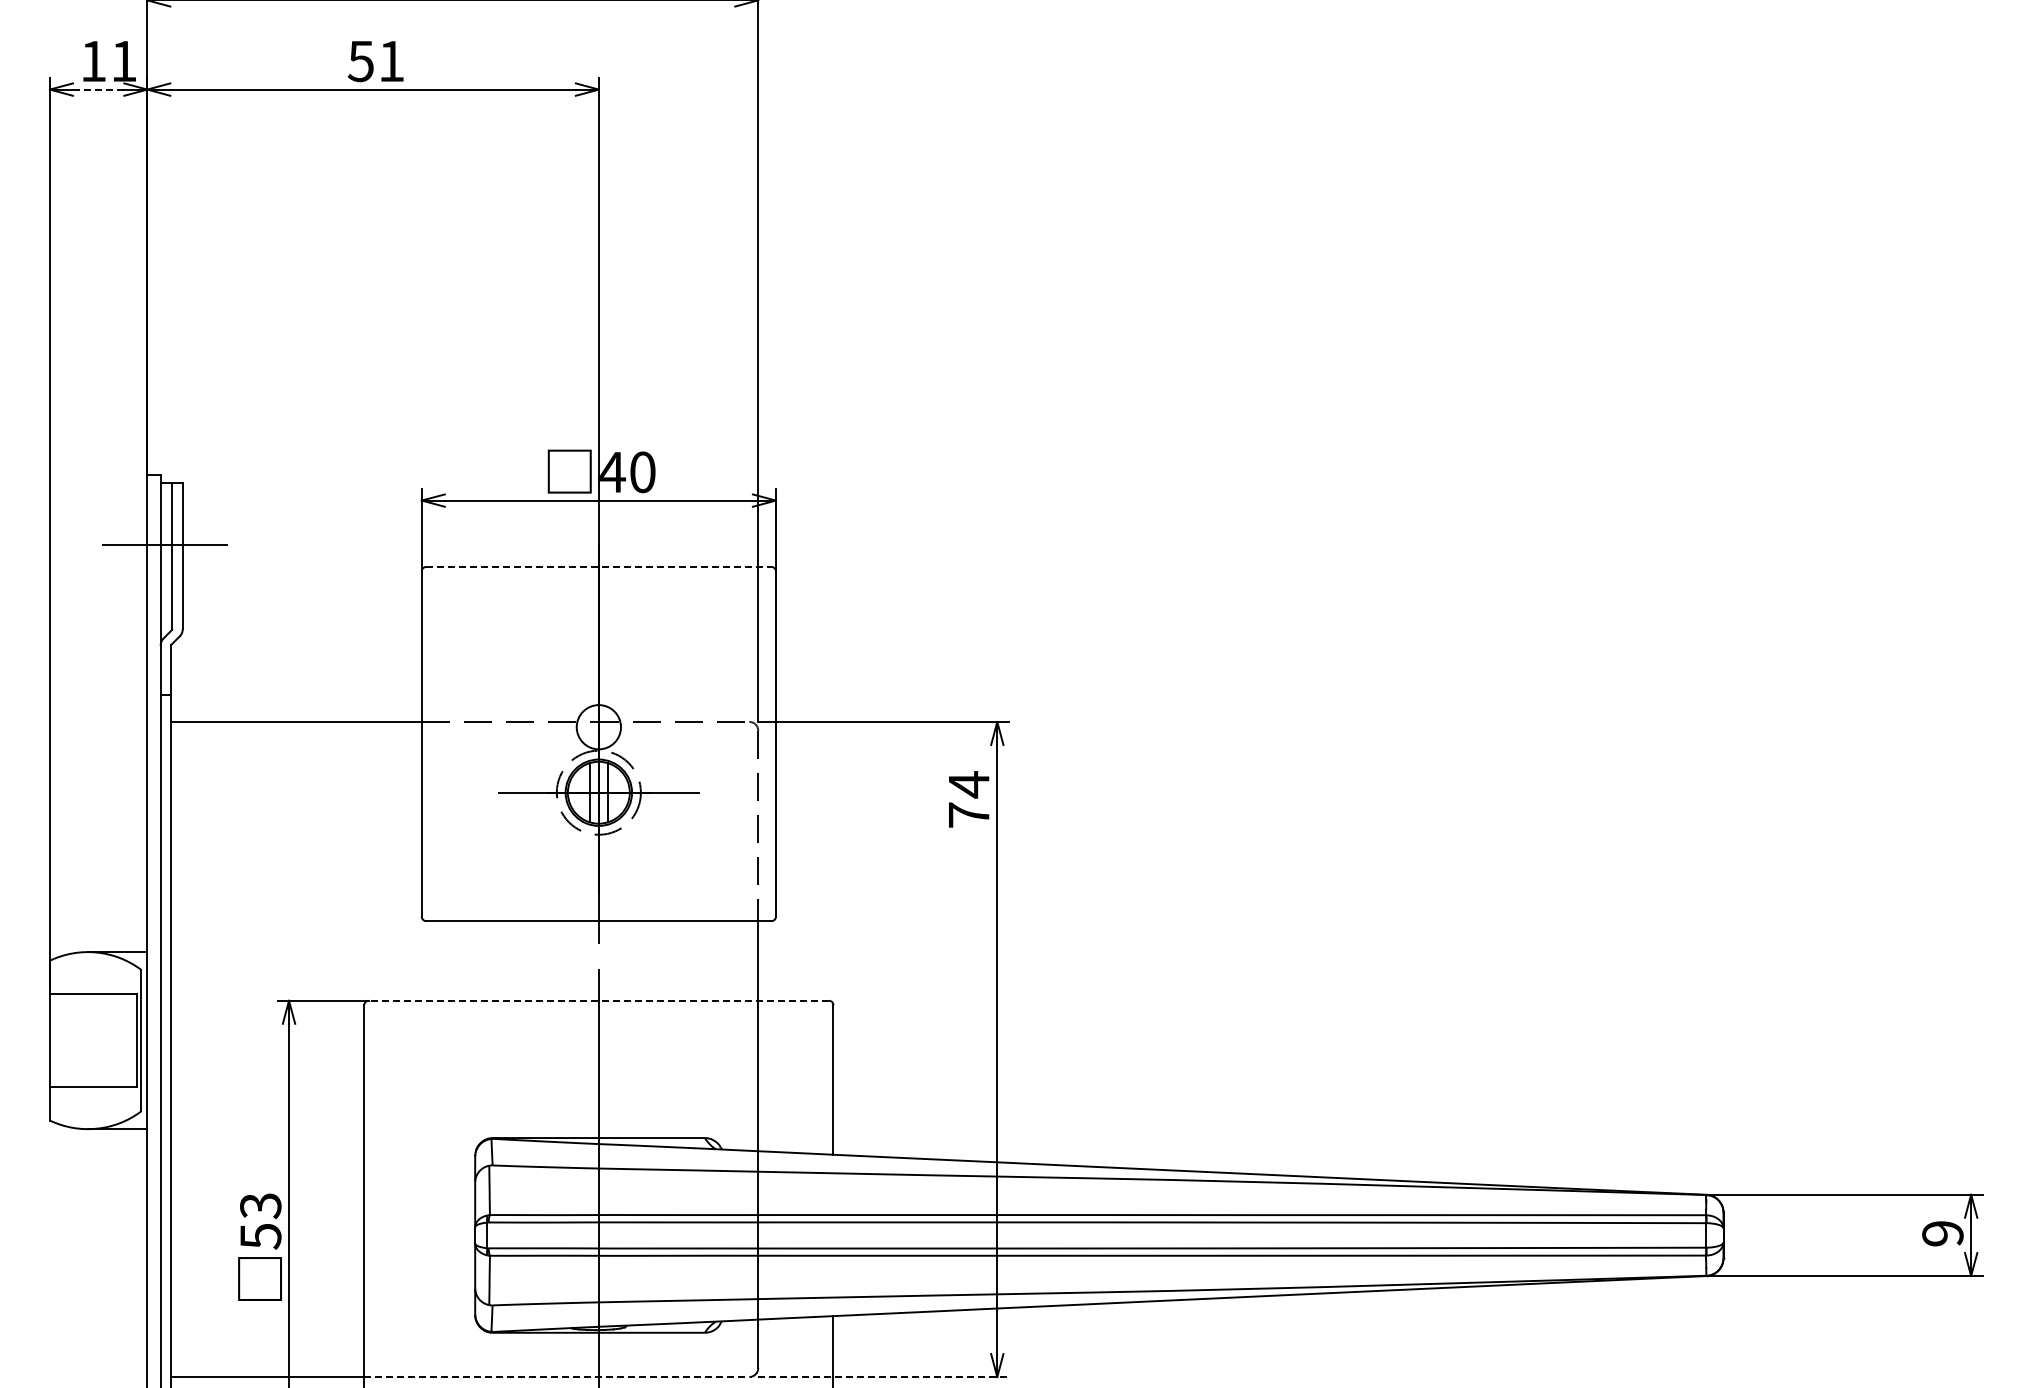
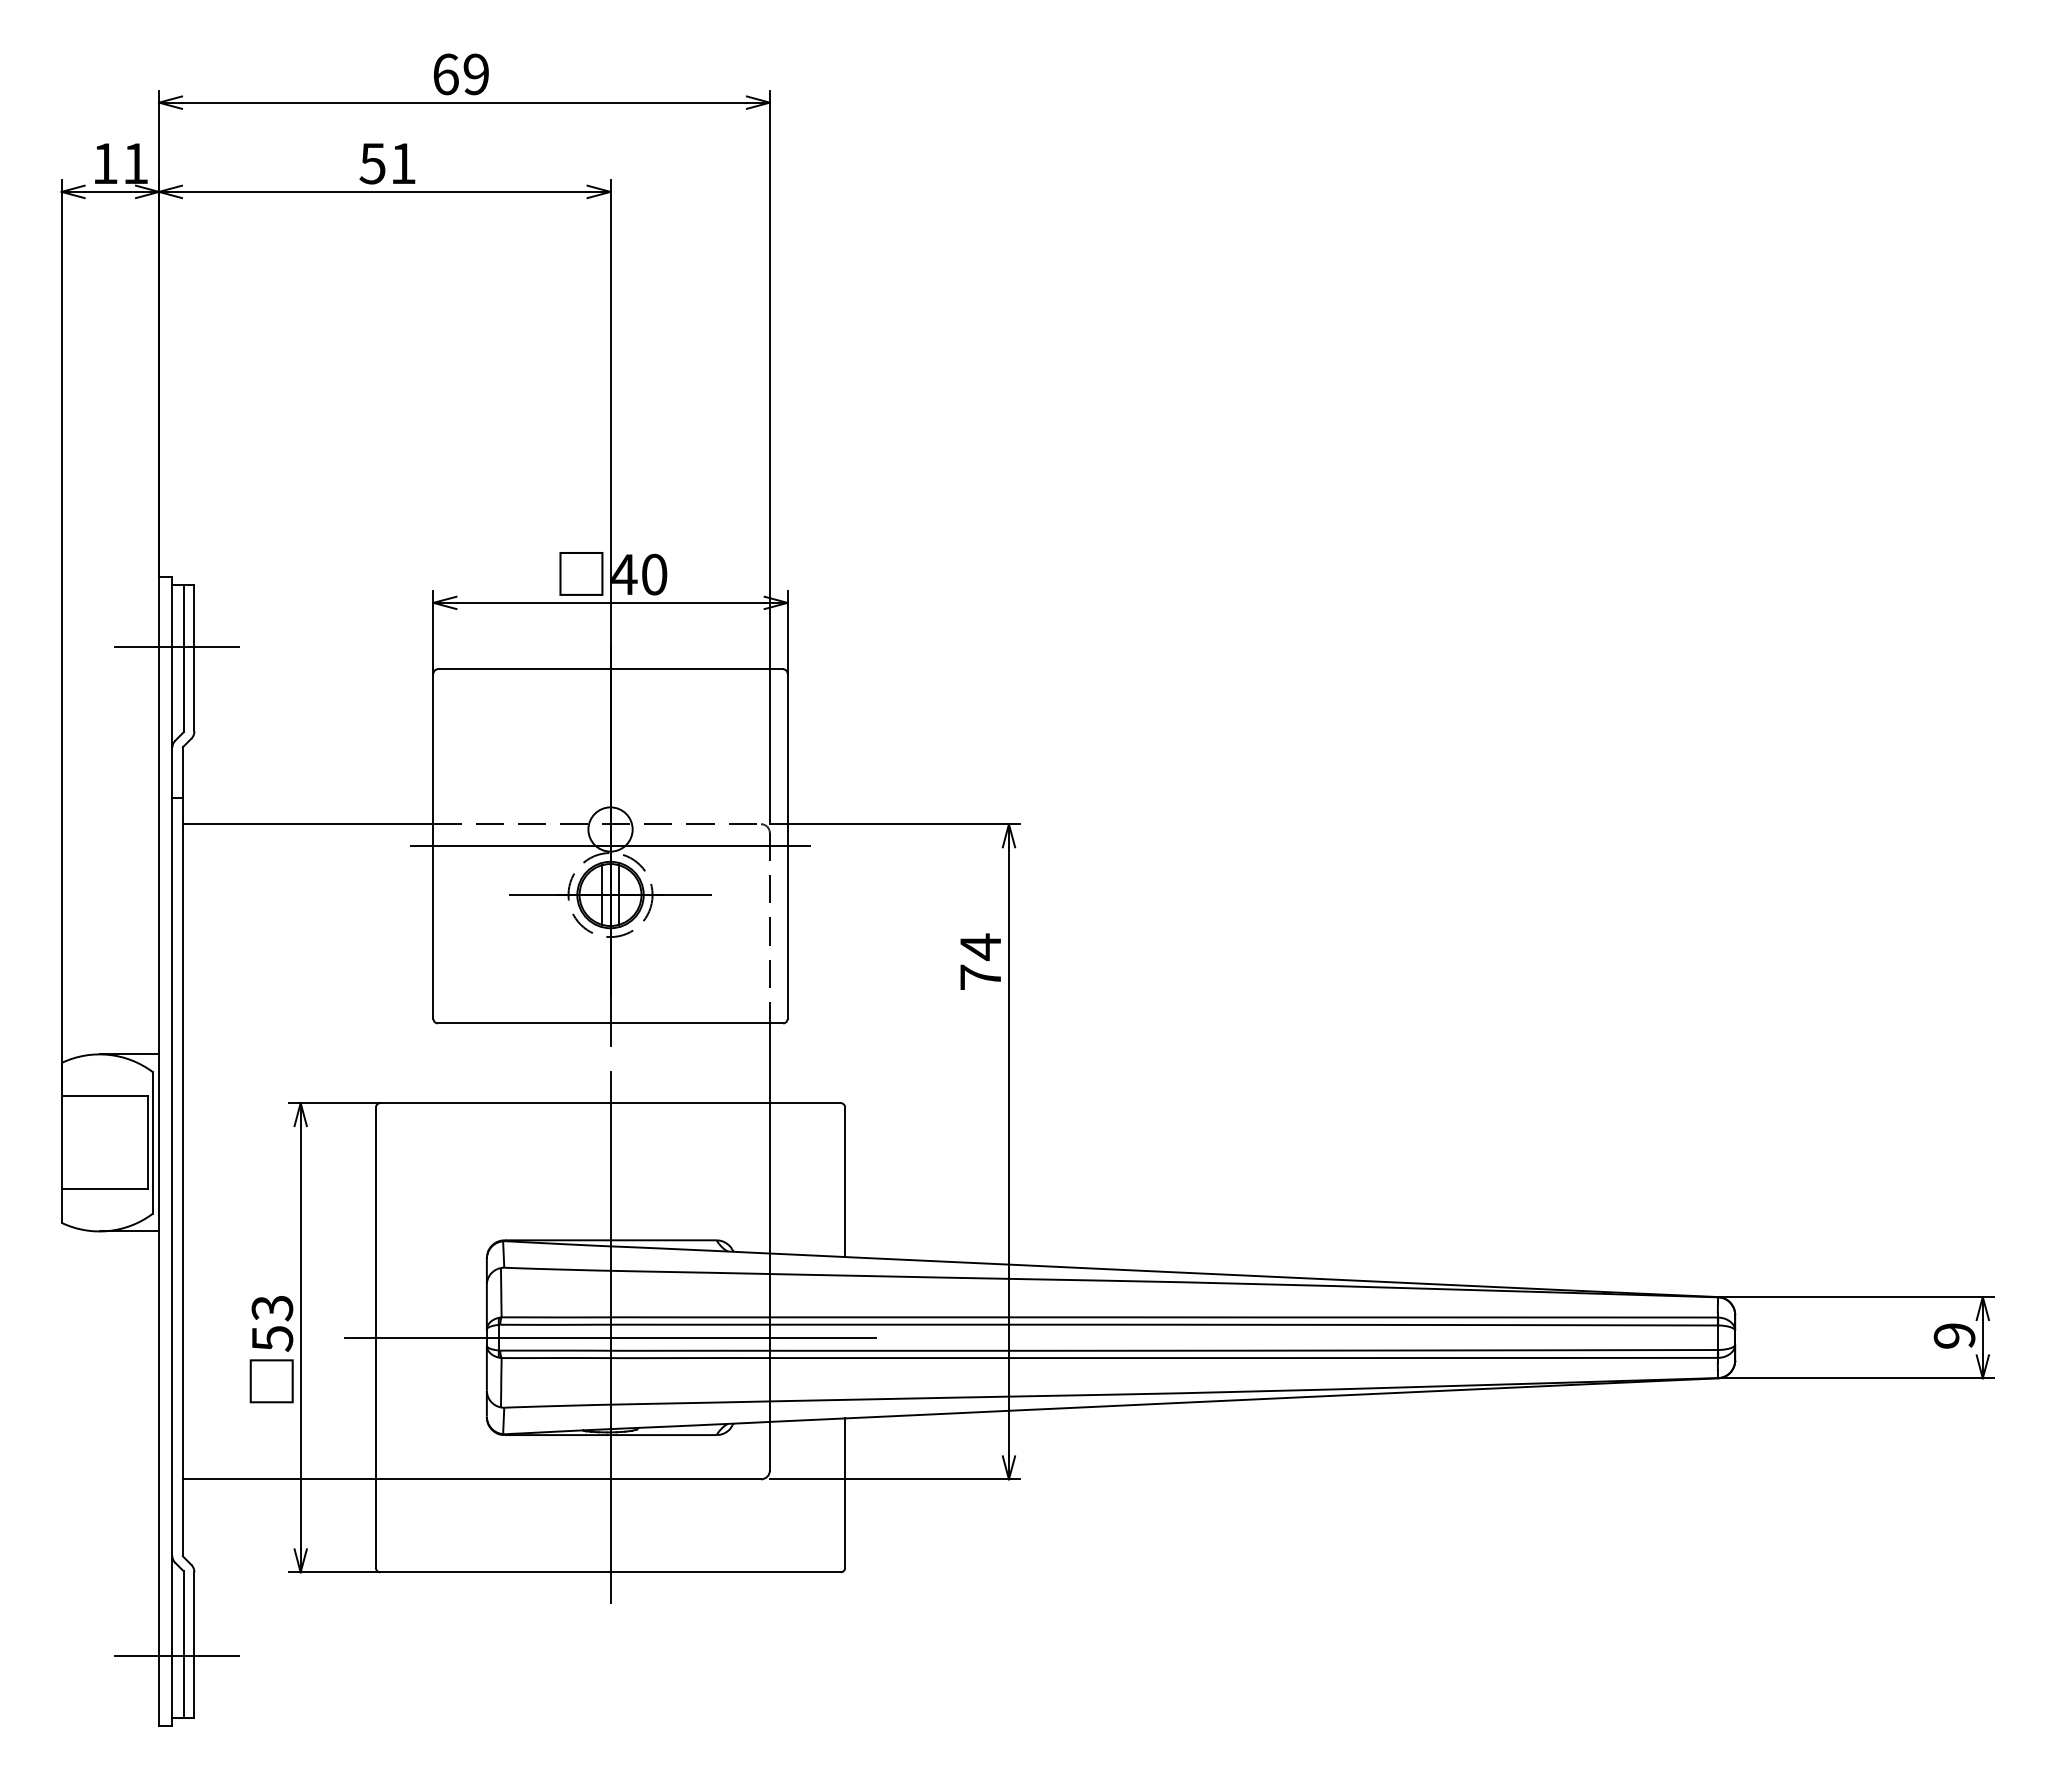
line: (98, 89) -> (110, 191), dashed -> solid
line: (598, 567) -> (610, 669), dashed -> solid
line: (598, 744) -> (610, 846), added
text: (968, 799) -> (980, 961), moved
line: (598, 1001) -> (610, 1103), dashed -> solid
line: (598, 1235) -> (610, 1337), added
line: (556, 1377) -> (568, 1479), dashed -> solid
line: (883, 1377) -> (895, 1479), dashed -> solid

